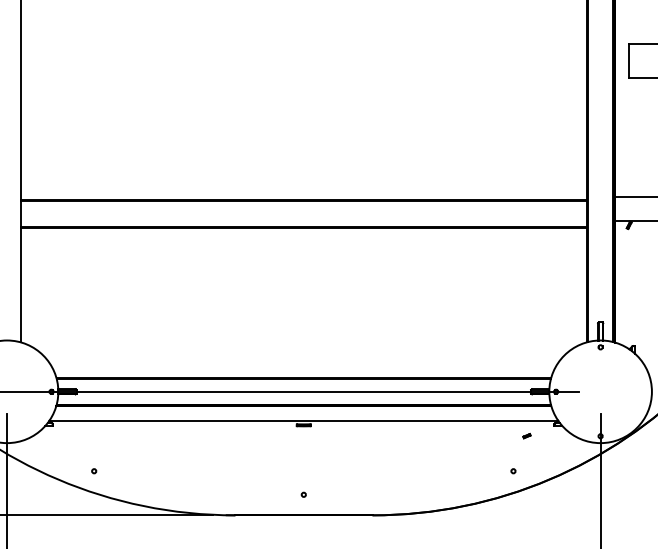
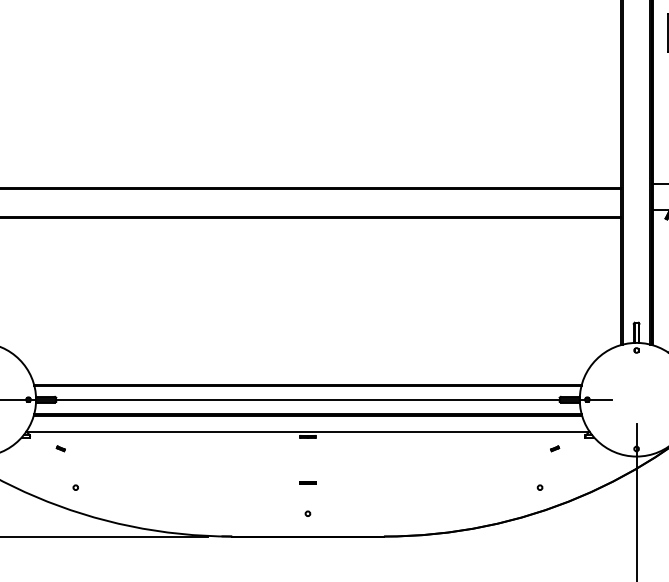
part: (80, 435) -> (60, 448), added
line: (303, 466) -> (307, 482), added

